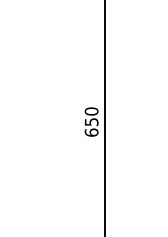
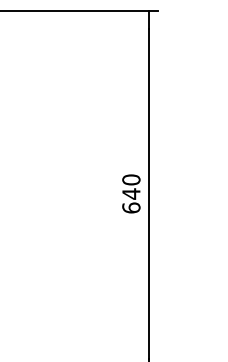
text: (91, 121) -> (131, 193), 650 -> 640

